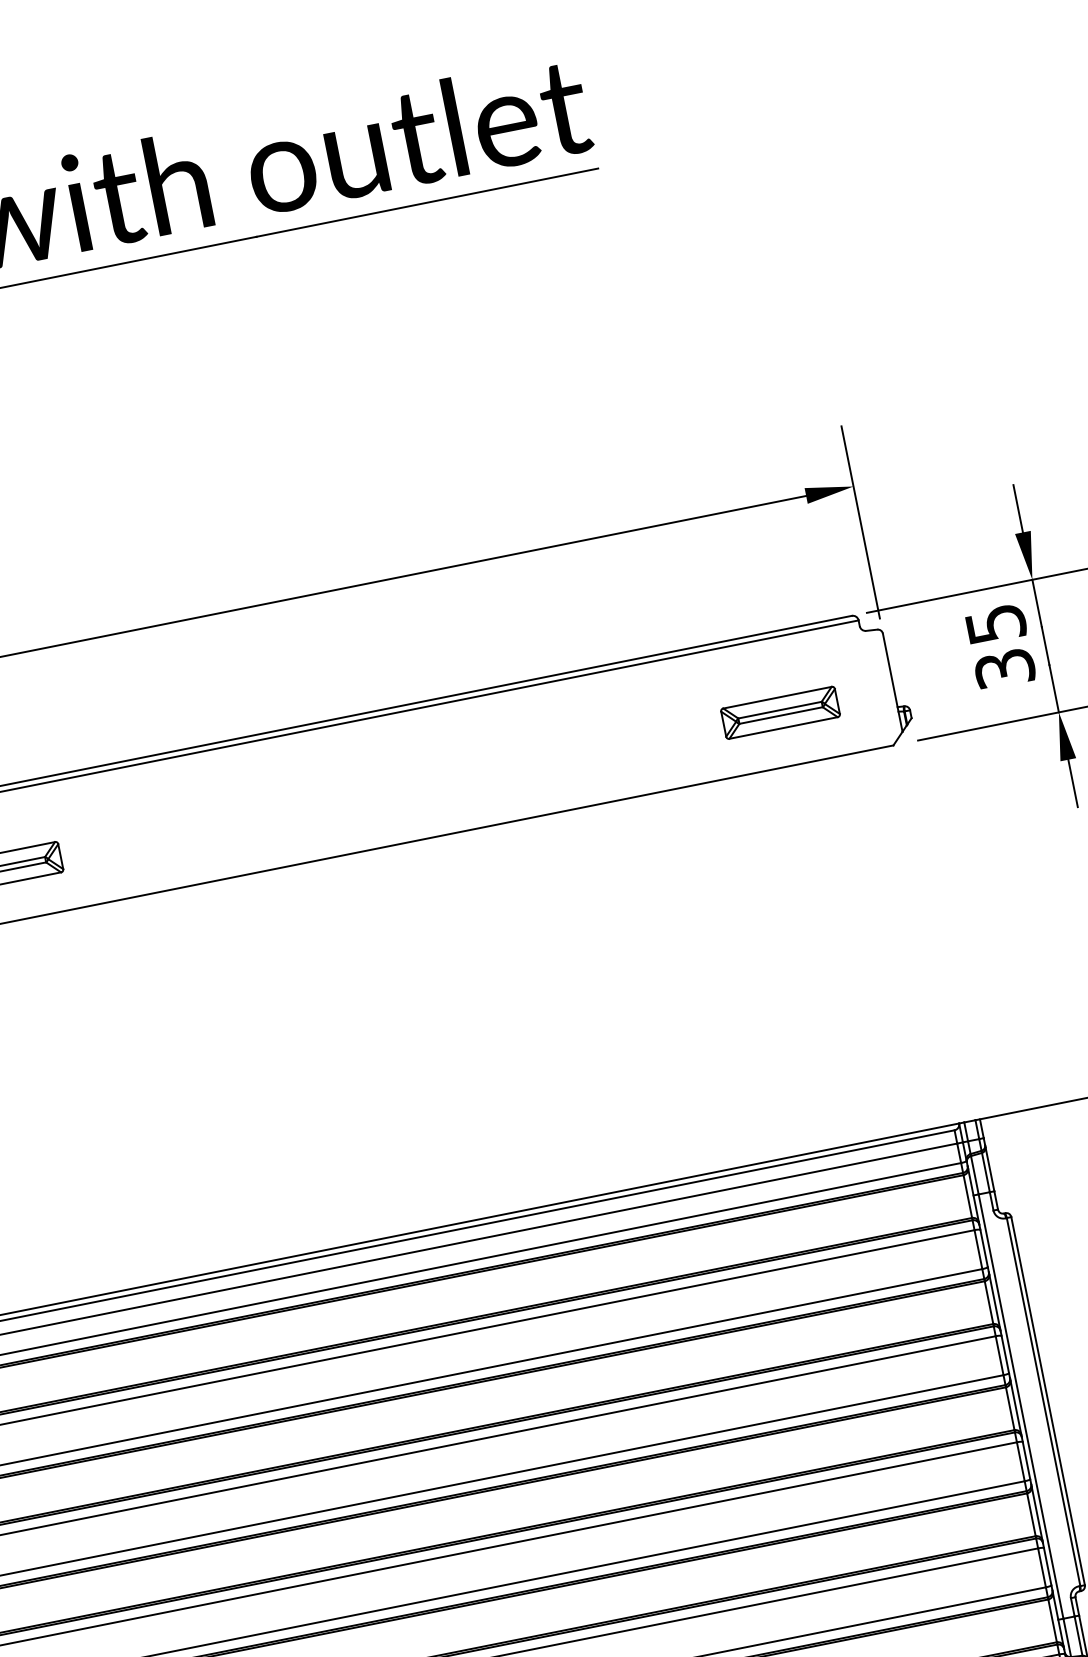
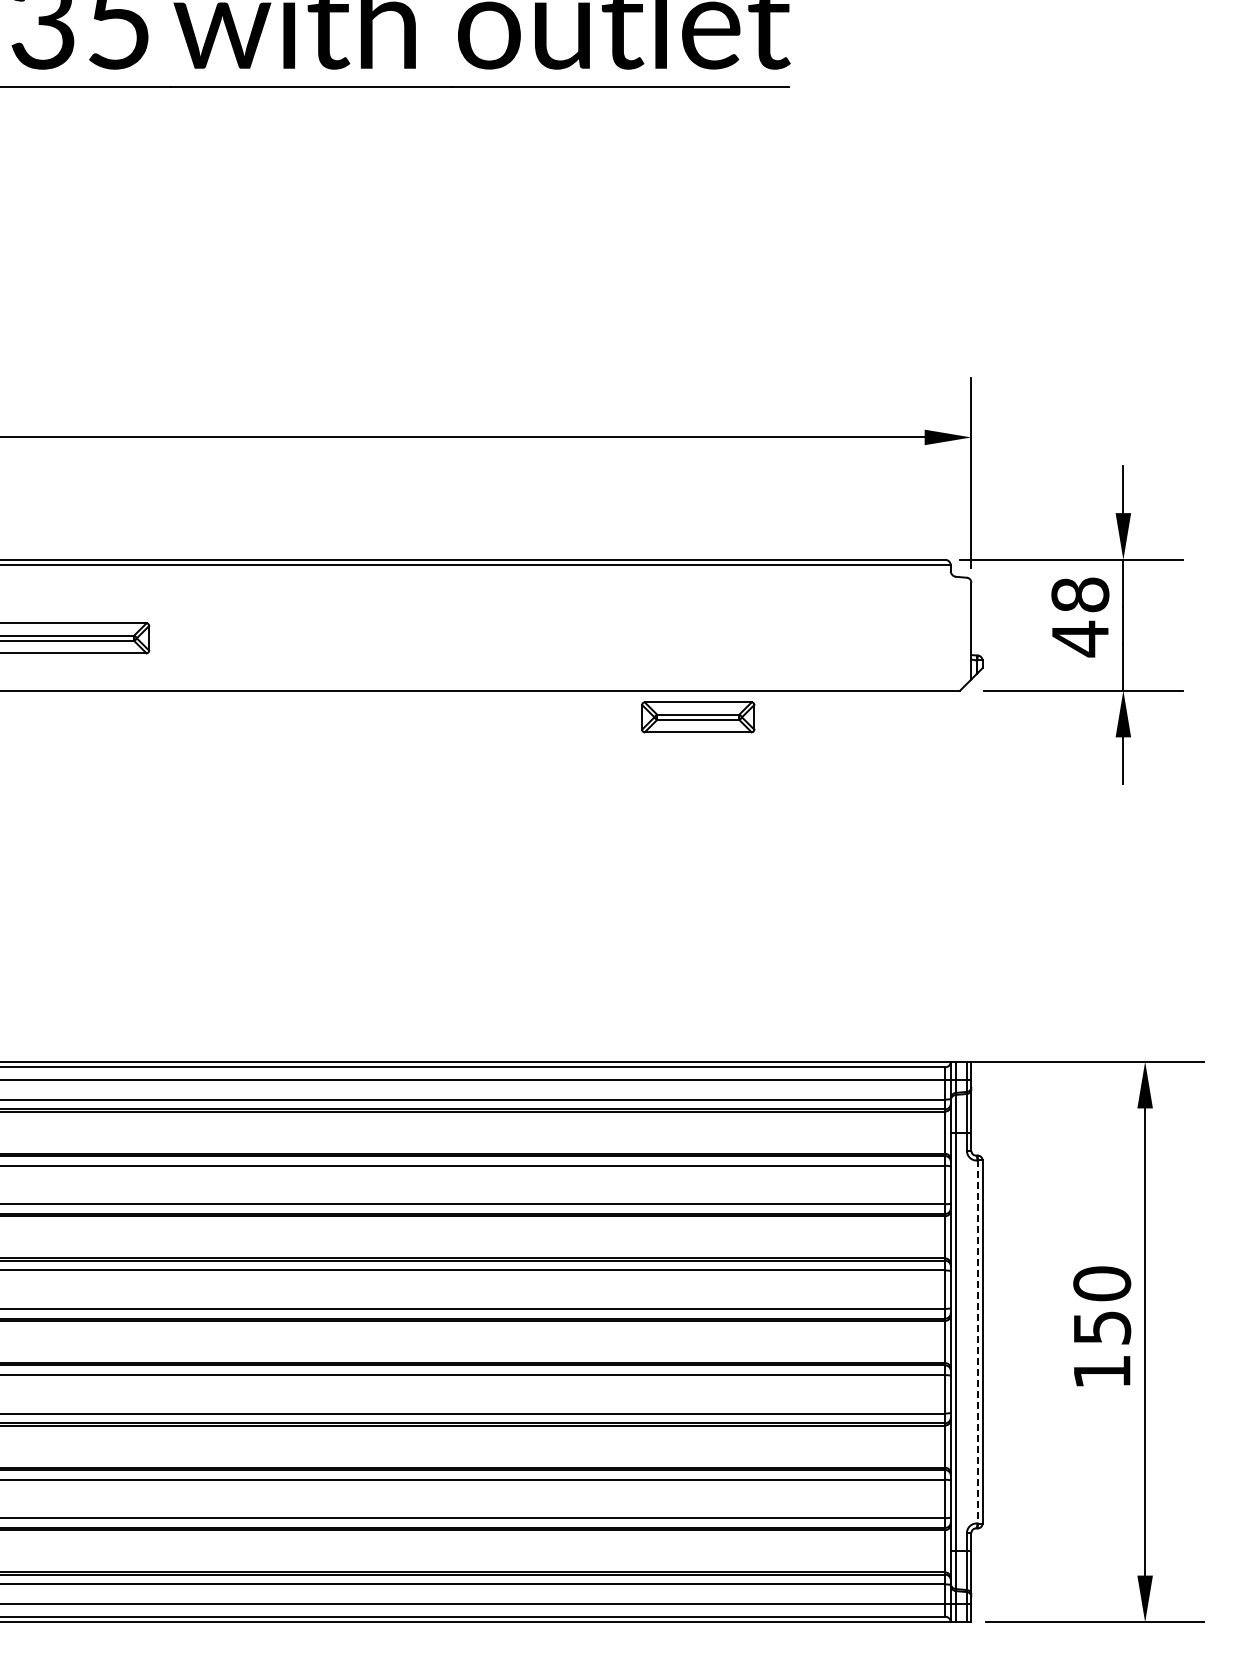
text: (1000, 646) -> (1080, 617), 35 -> 48
part: (780, 712) -> (698, 717), moved
line: (1044, 1402) -> (978, 1342), solid -> dashed

